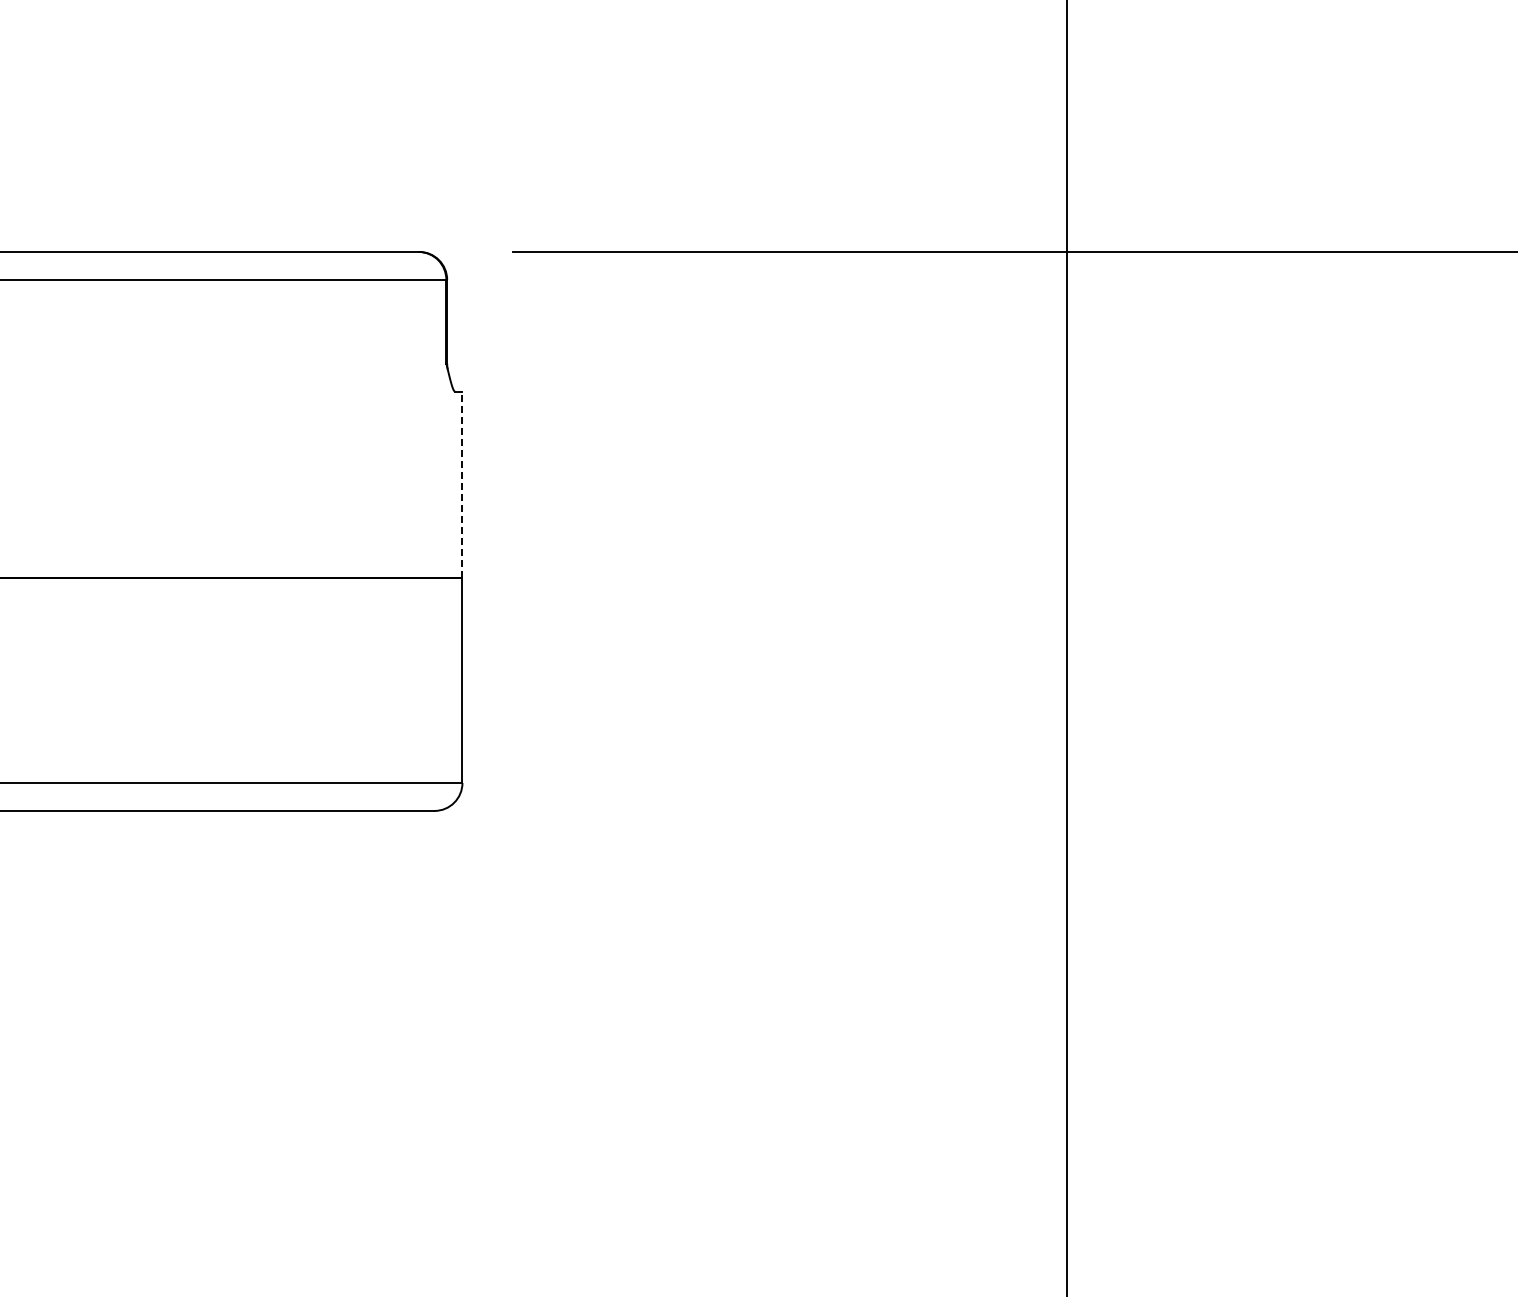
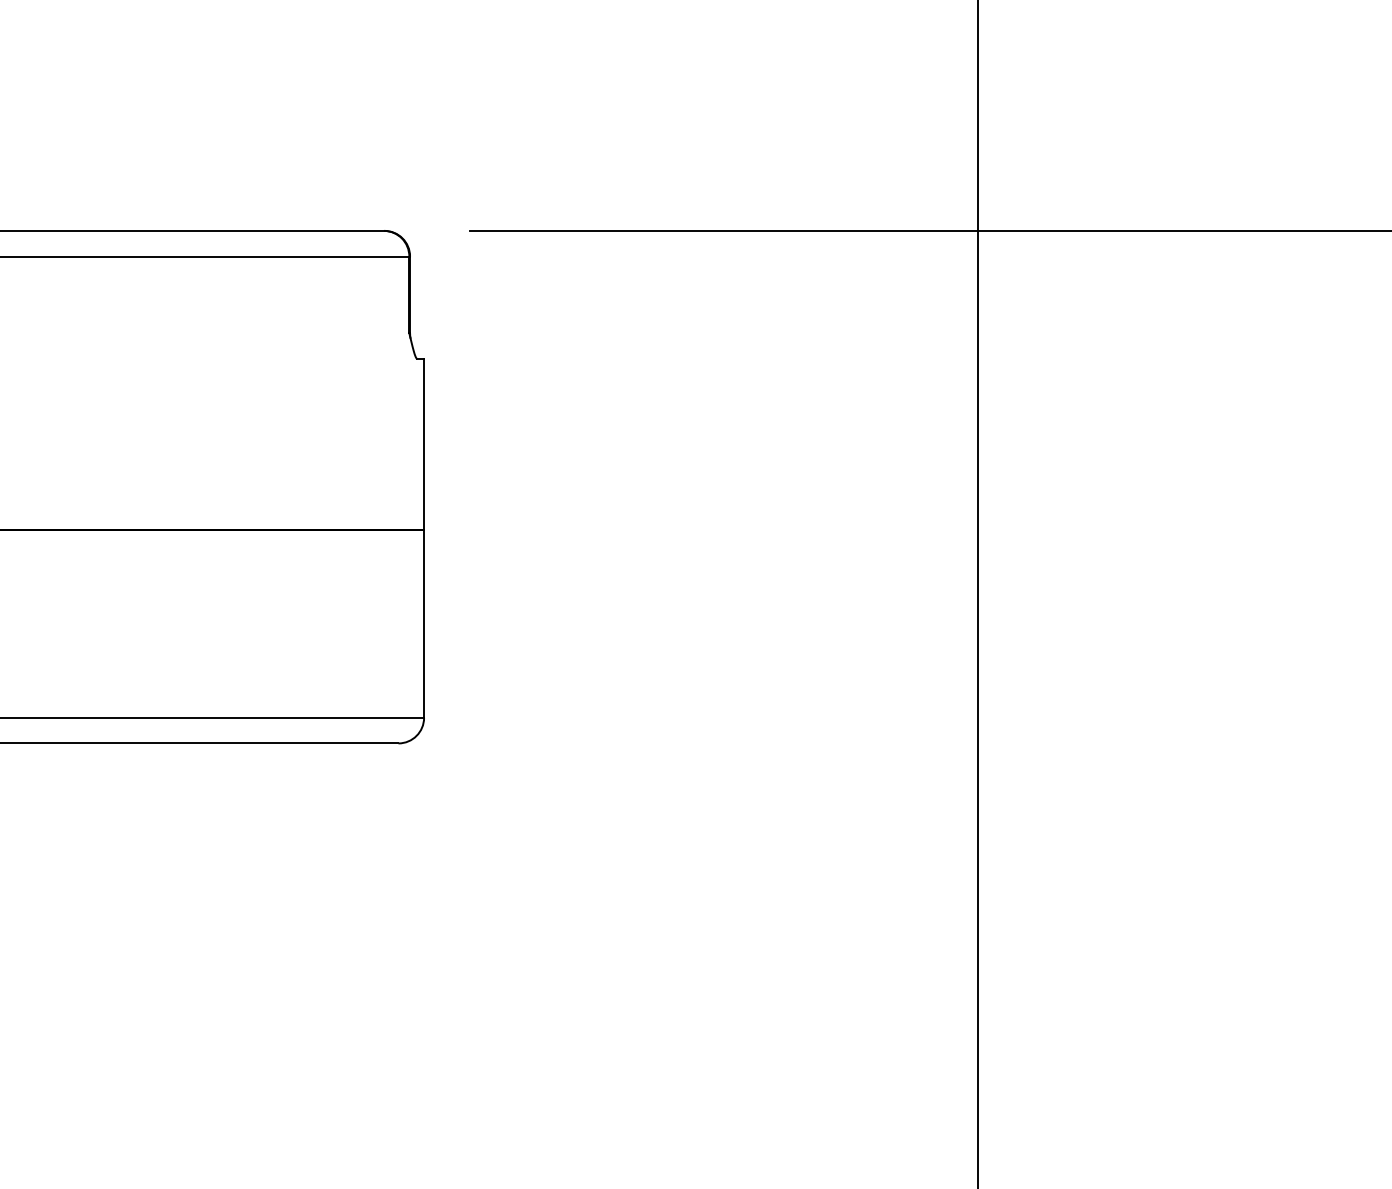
line: (462, 484) -> (424, 444), dashed -> solid

